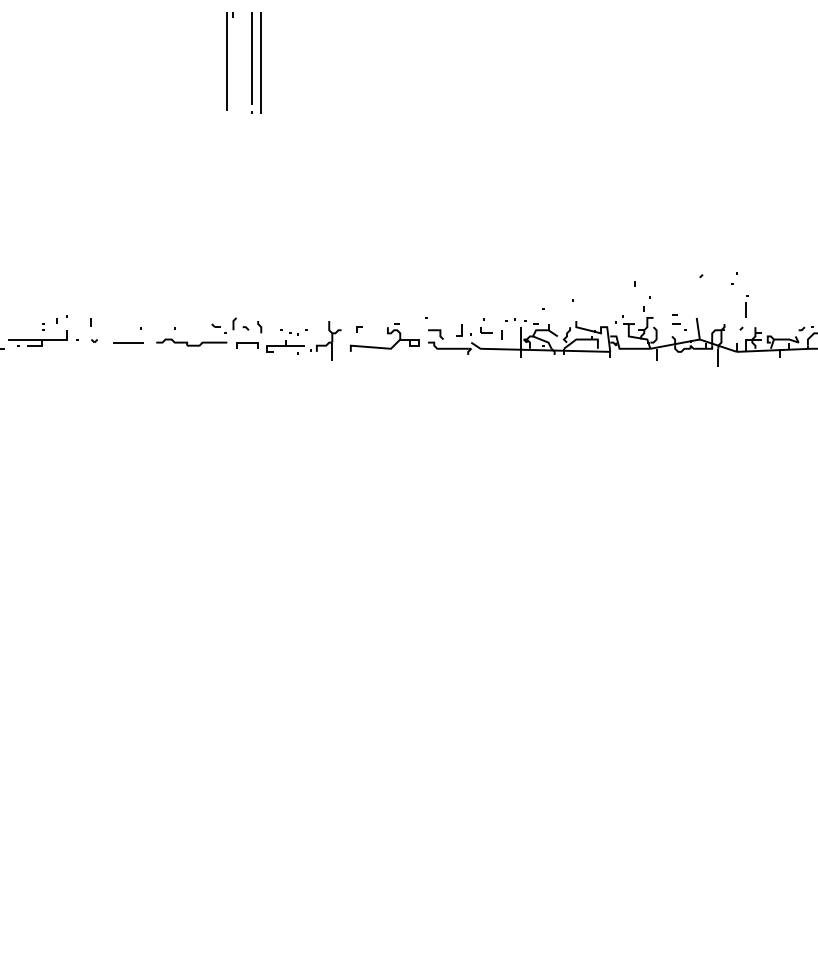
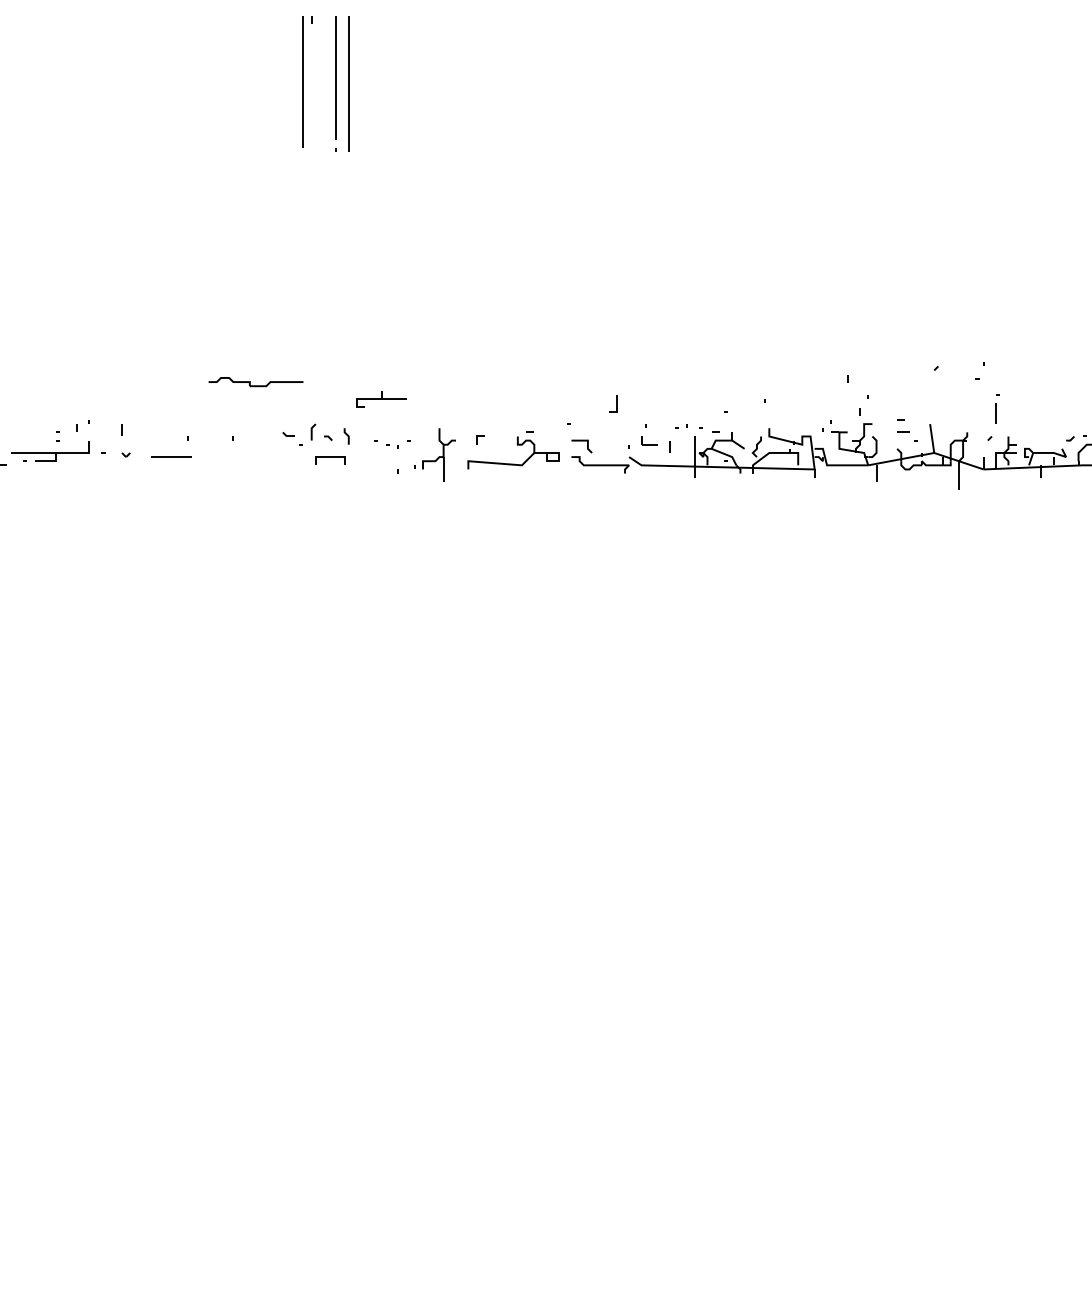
line: (461, 330) -> (616, 403), moved
part: (191, 342) -> (255, 382), moved
part: (285, 345) -> (381, 399), moved

